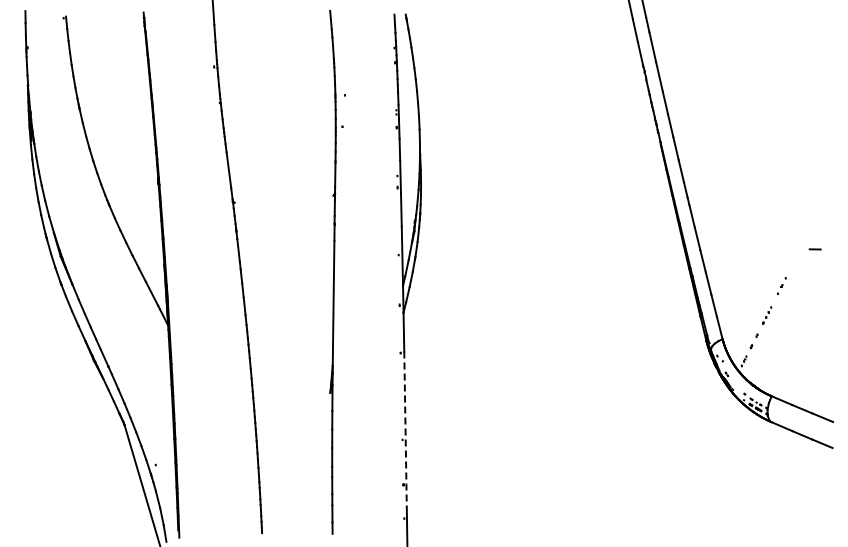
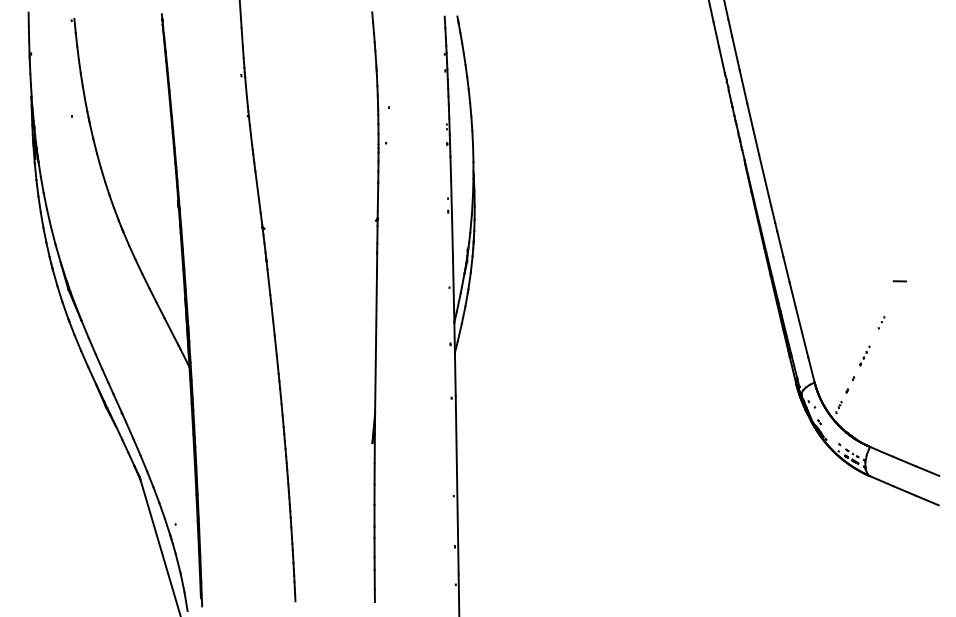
line: (814, 249) -> (899, 281), moved
part: (781, 286) -> (881, 323), size x0.62
line: (405, 430) -> (457, 485), dashed -> solid

